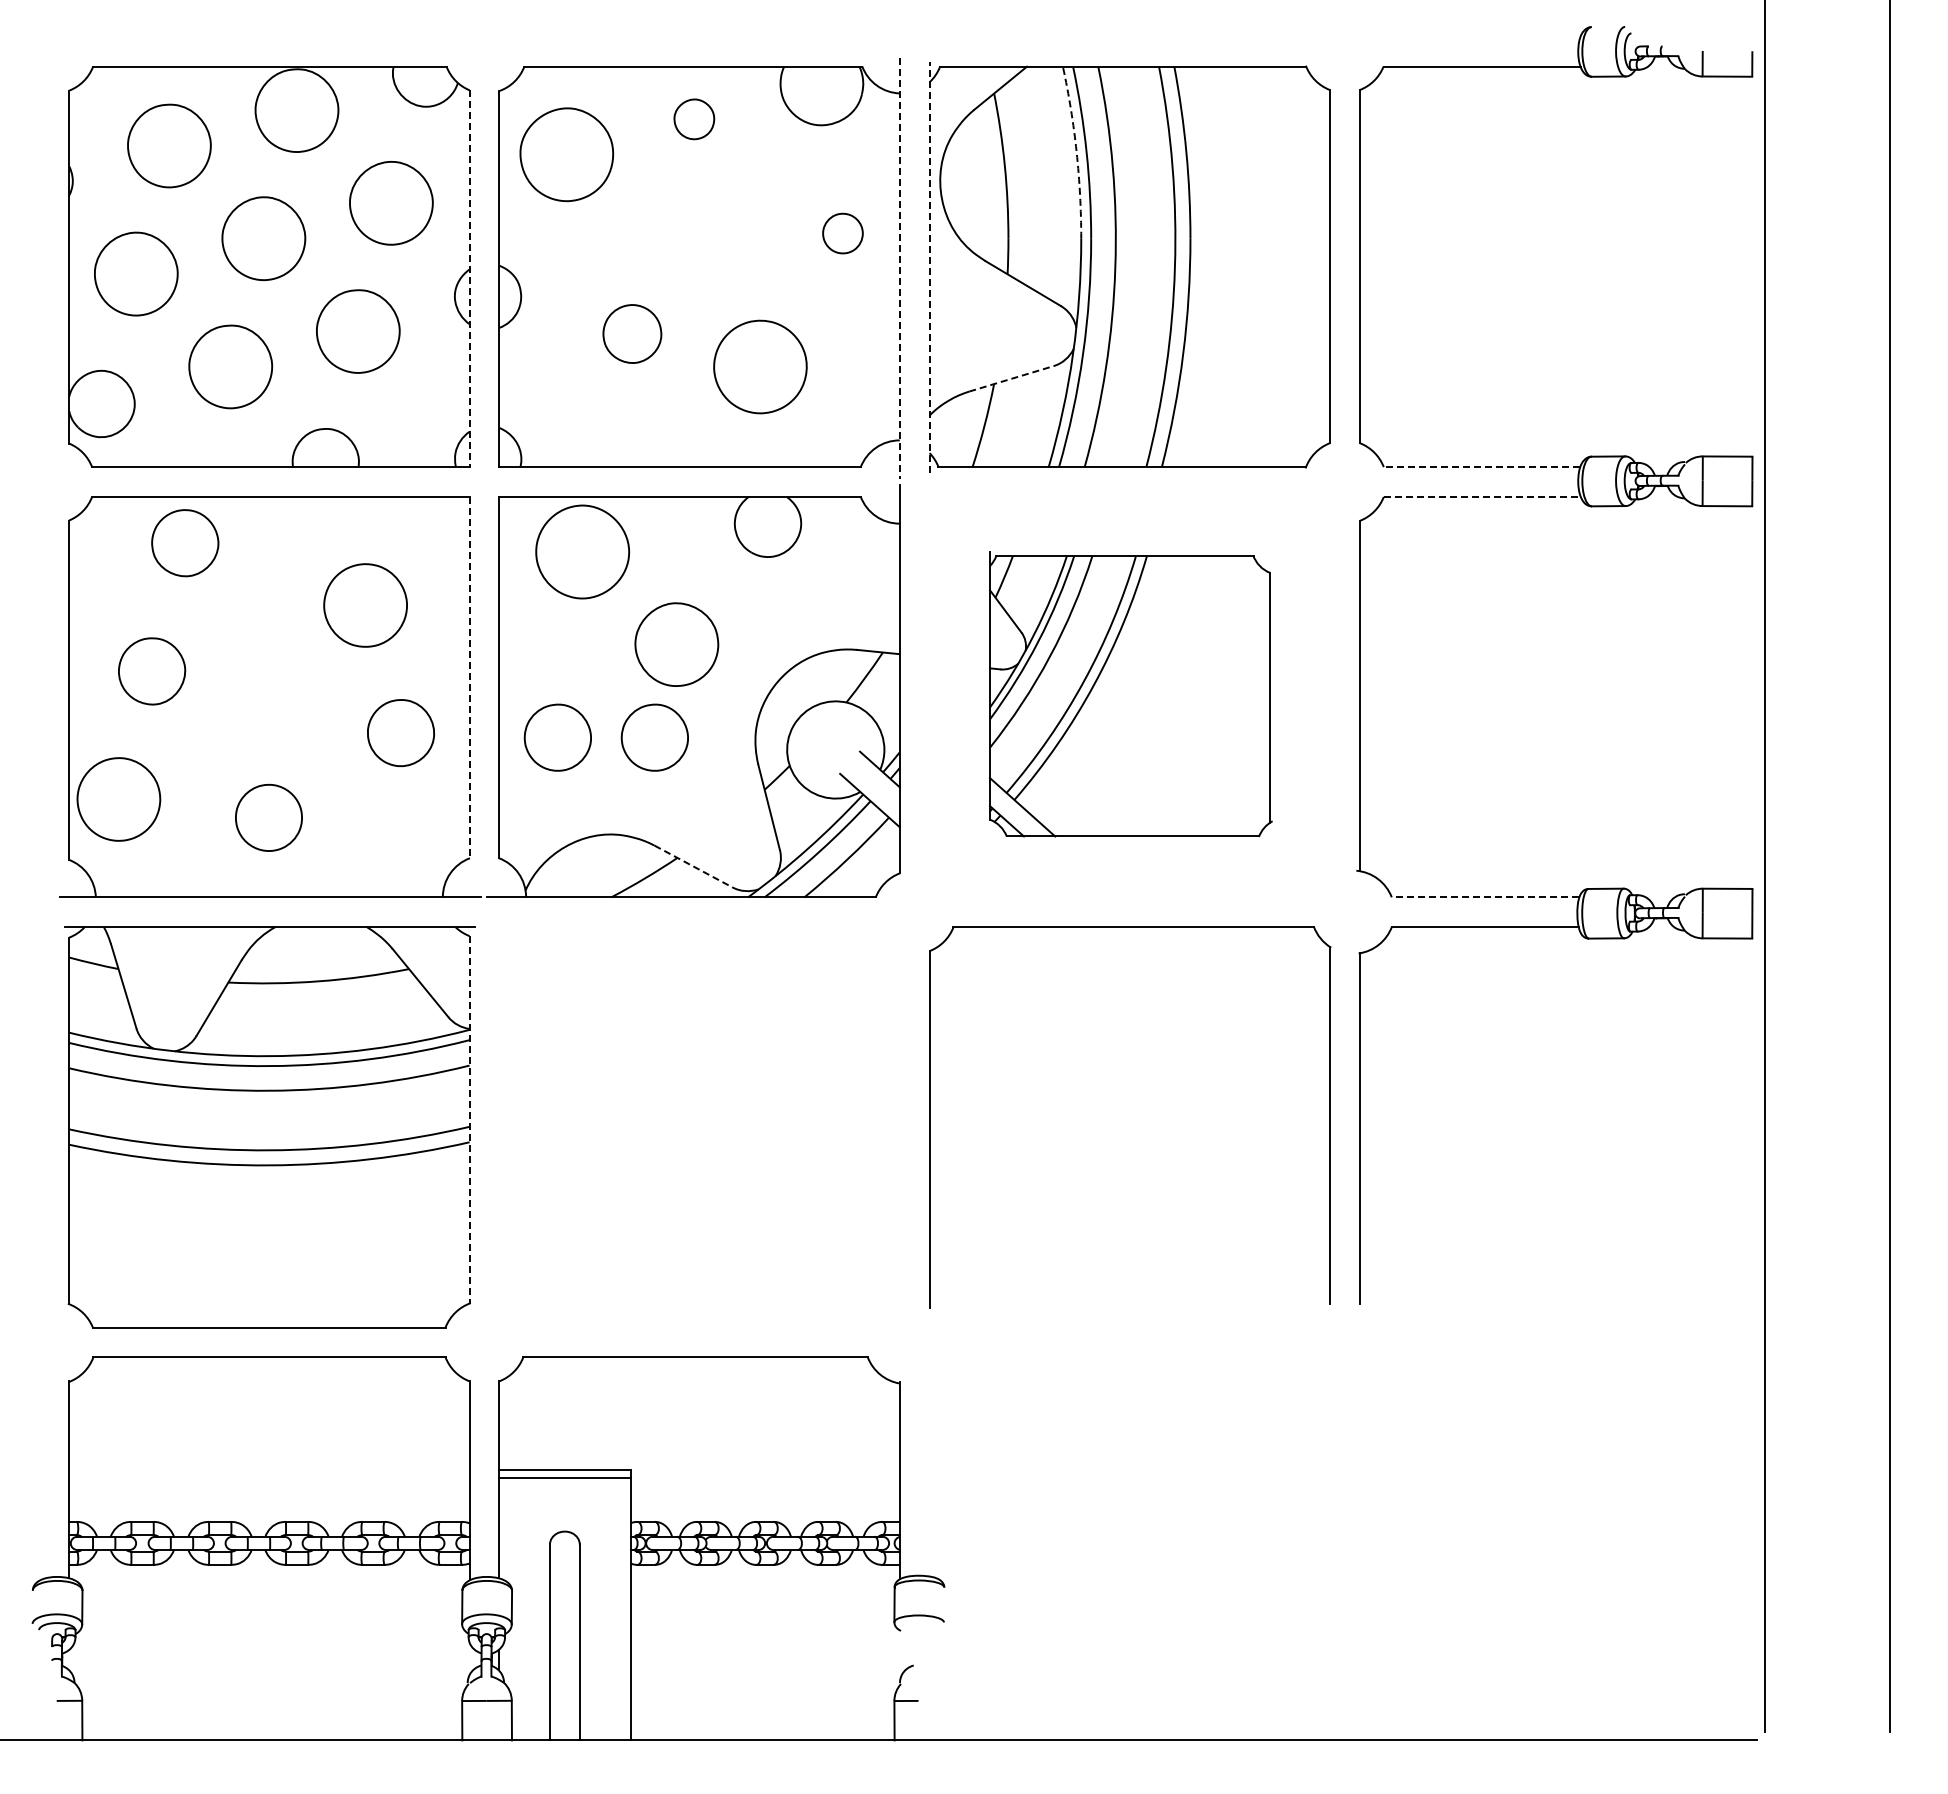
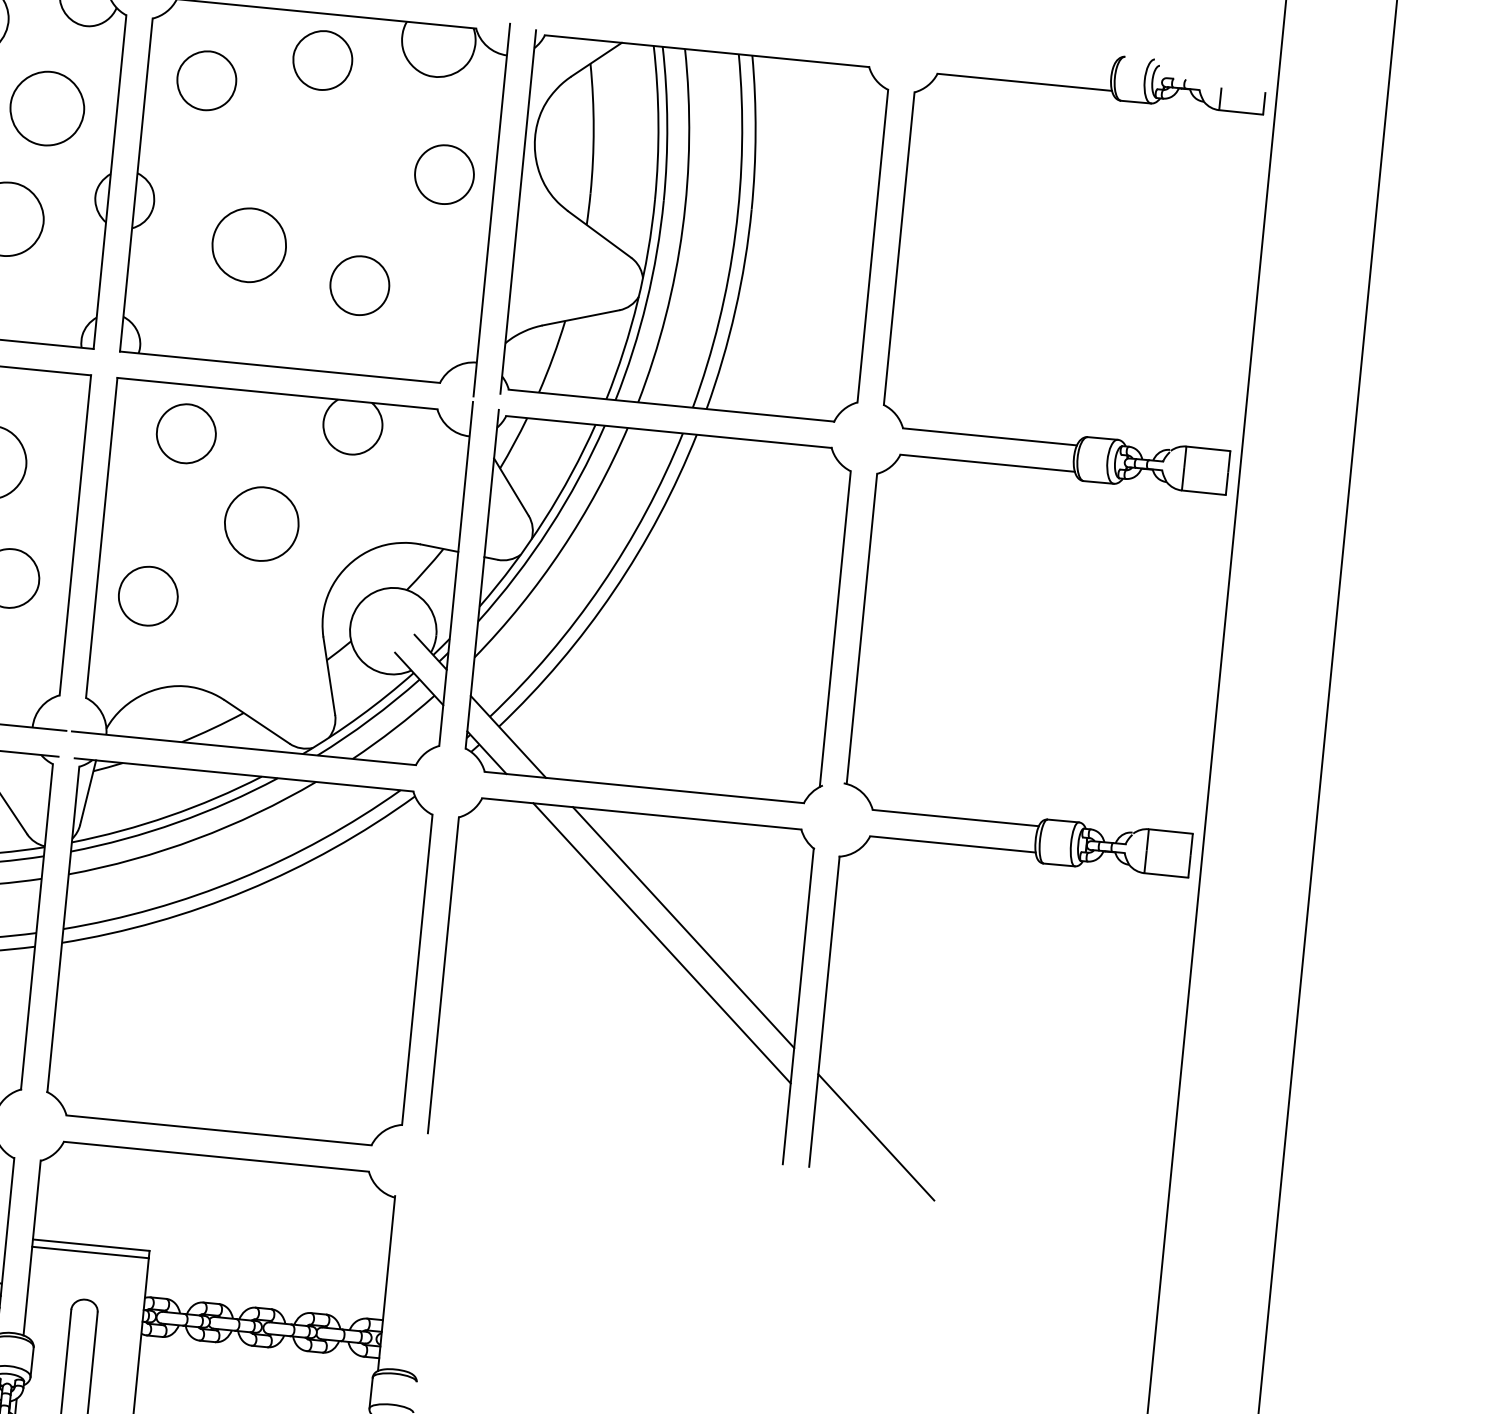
part: (694, 119) -> (322, 60), size x1.67
arc: (1076, 152) -> (658, 123), dashed -> solid
part: (566, 154) -> (206, 80), size x0.71
part: (842, 233) -> (444, 174), size x1.67
line: (929, 266) -> (518, 211), dashed -> solid
line: (899, 268) -> (491, 210), dashed -> solid
line: (469, 279) -> (109, 182), dashed -> solid
part: (632, 333) -> (249, 244), size x1.43
part: (760, 367) -> (359, 286), size x0.71
line: (1011, 378) -> (581, 317), dashed -> solid
line: (1481, 467) -> (989, 437), dashed -> solid
line: (1482, 496) -> (987, 462), dashed -> solid
part: (582, 551) -> (186, 433), size x0.71
line: (469, 677) -> (75, 535), dashed -> solid
part: (1130, 694) -> (659, 607), size x1.43
part: (654, 737) -> (233, 604), removed
line: (693, 866) -> (257, 721), dashed -> solid
line: (1485, 897) -> (955, 818), dashed -> solid
line: (1193, 1049) -> (684, 927), added
line: (1170, 1069) -> (661, 943), added
line: (469, 1119) -> (36, 926), dashed -> solid
part: (696, 1127) -> (237, 953), added
line: (1431, 1263) -> (876, 1137), added

